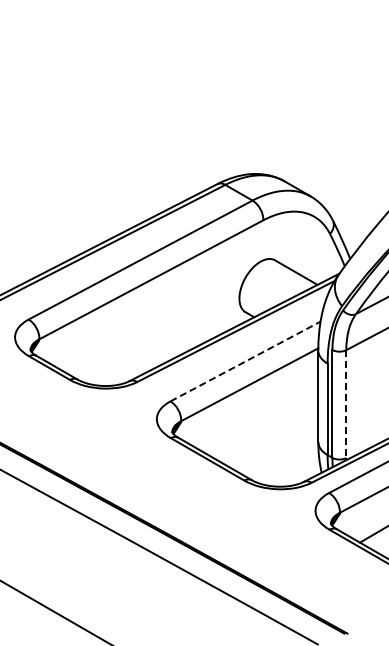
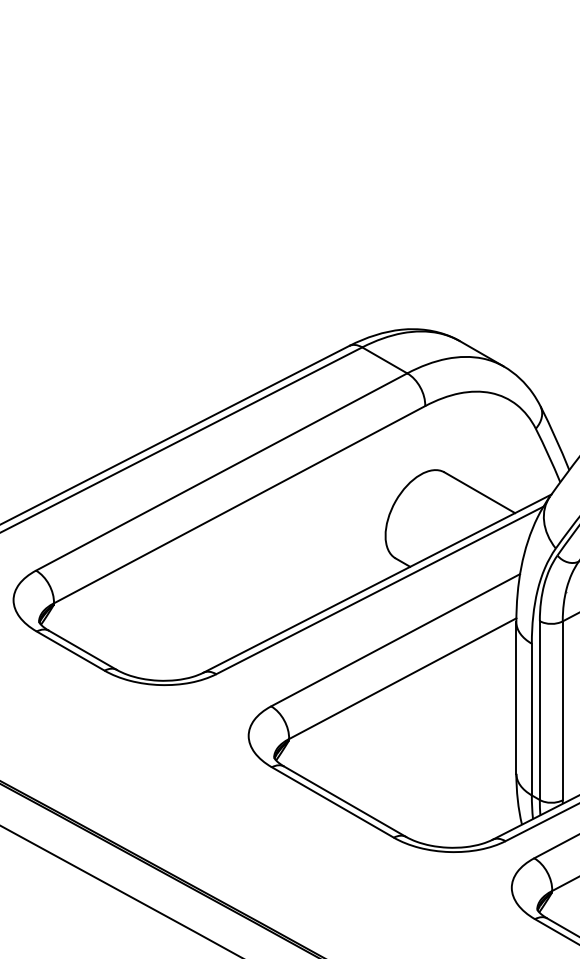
line: (245, 361) -> (395, 640), dashed -> solid
line: (346, 404) -> (563, 711), dashed -> solid

